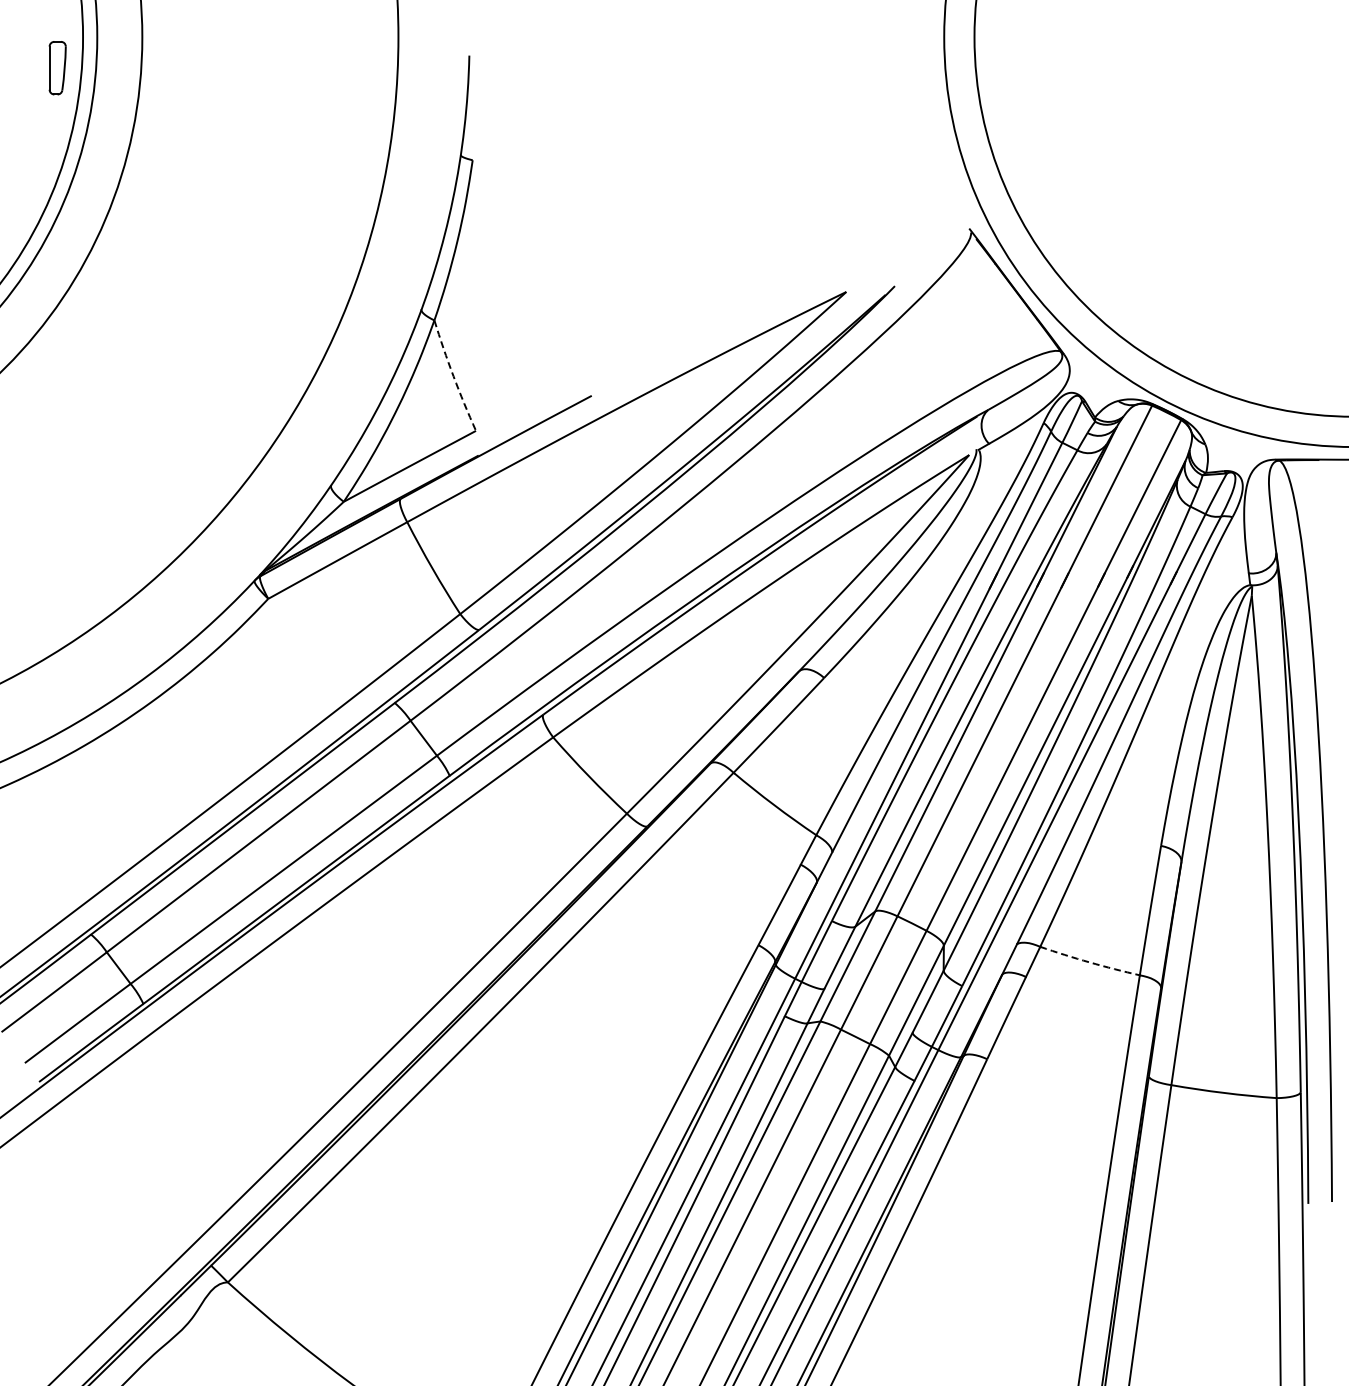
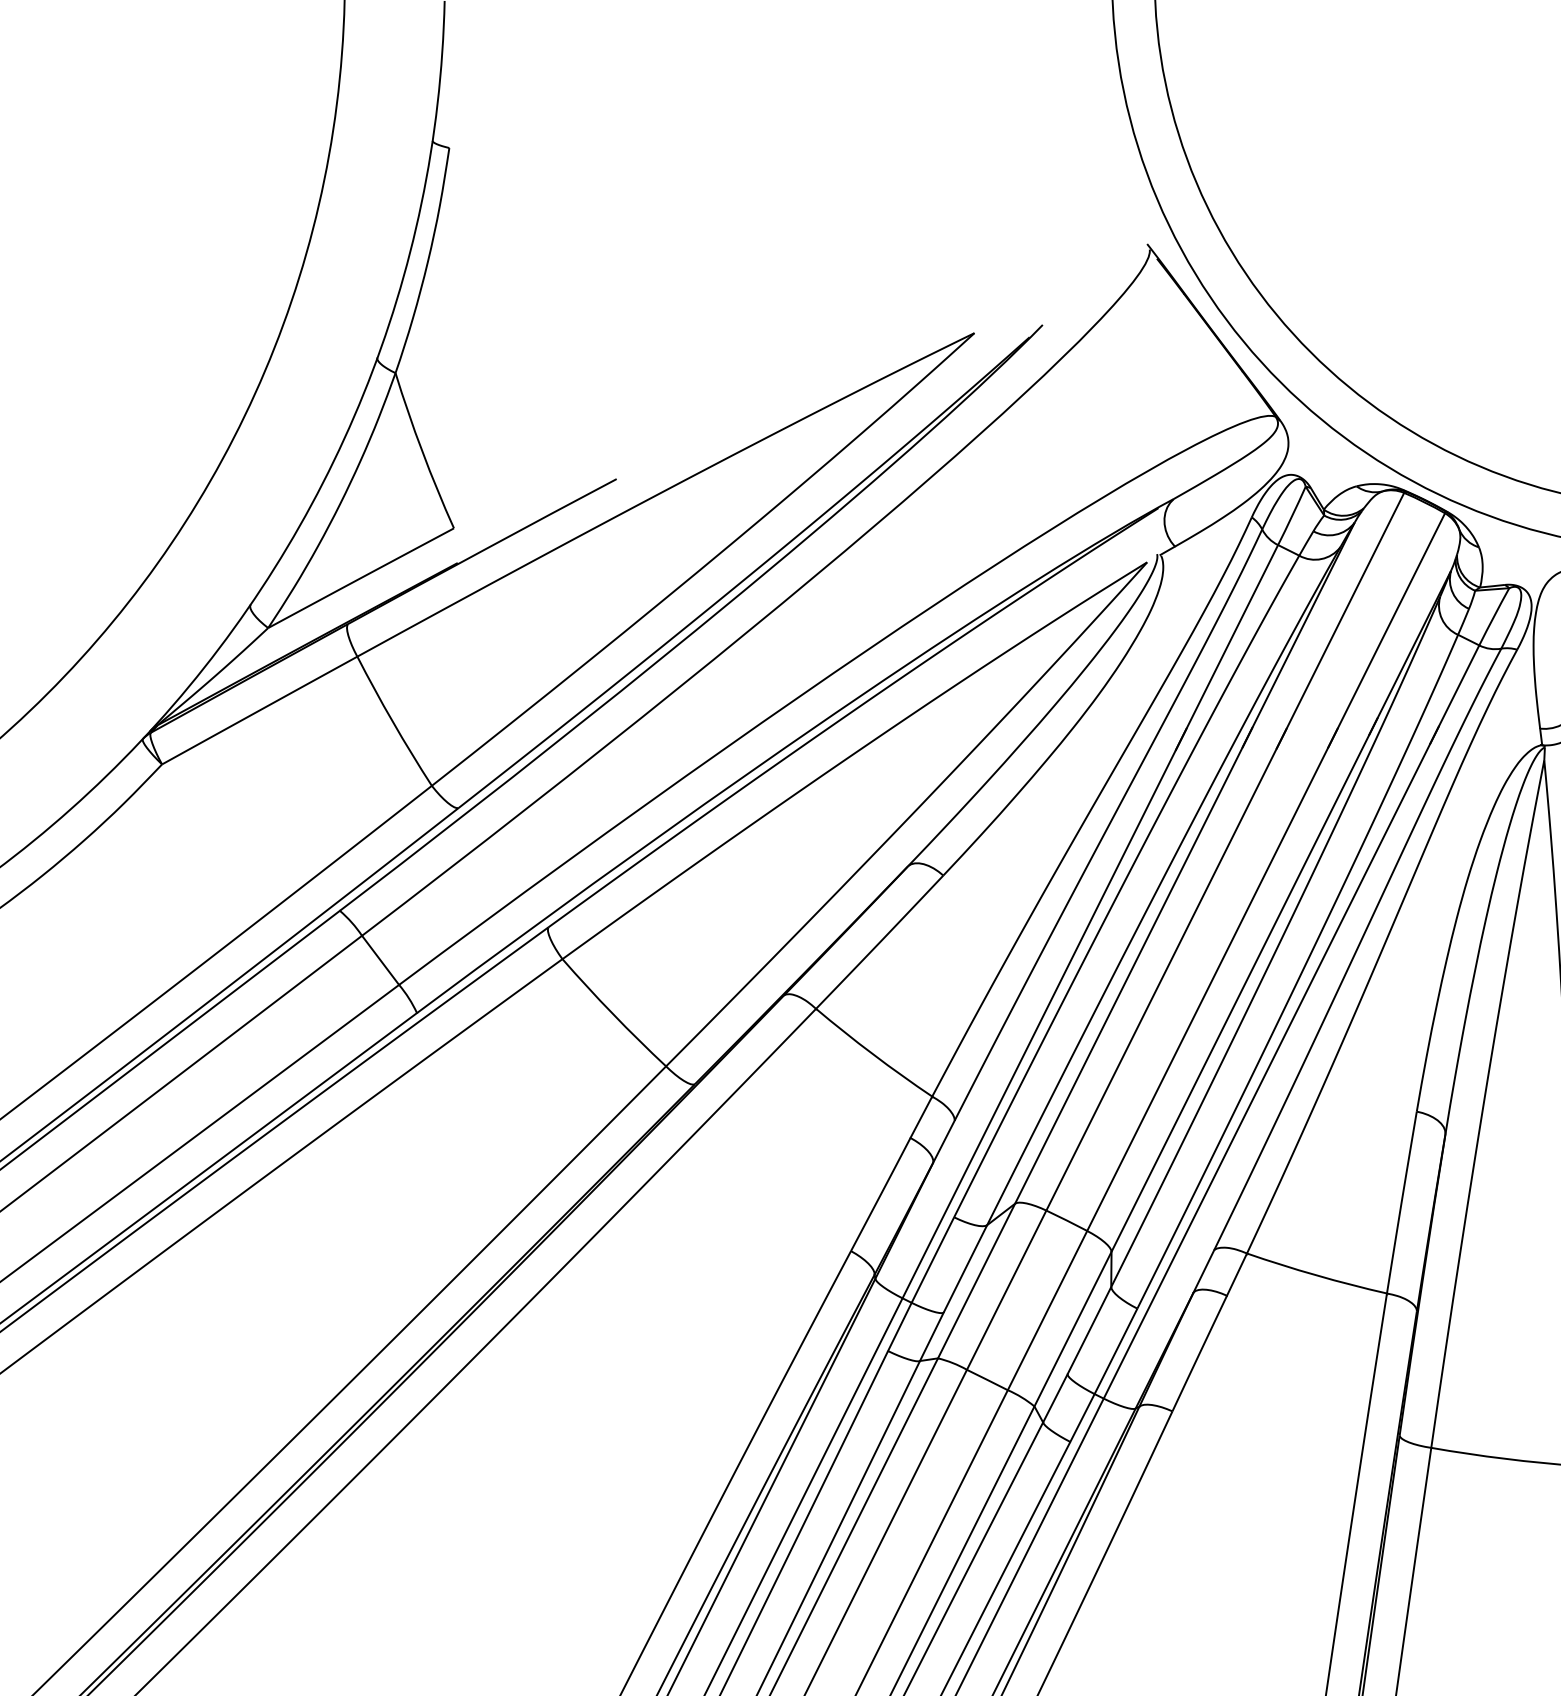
arc: (453, 376) -> (422, 451), dashed -> solid
arc: (1089, 962) -> (1316, 1275), dashed -> solid

